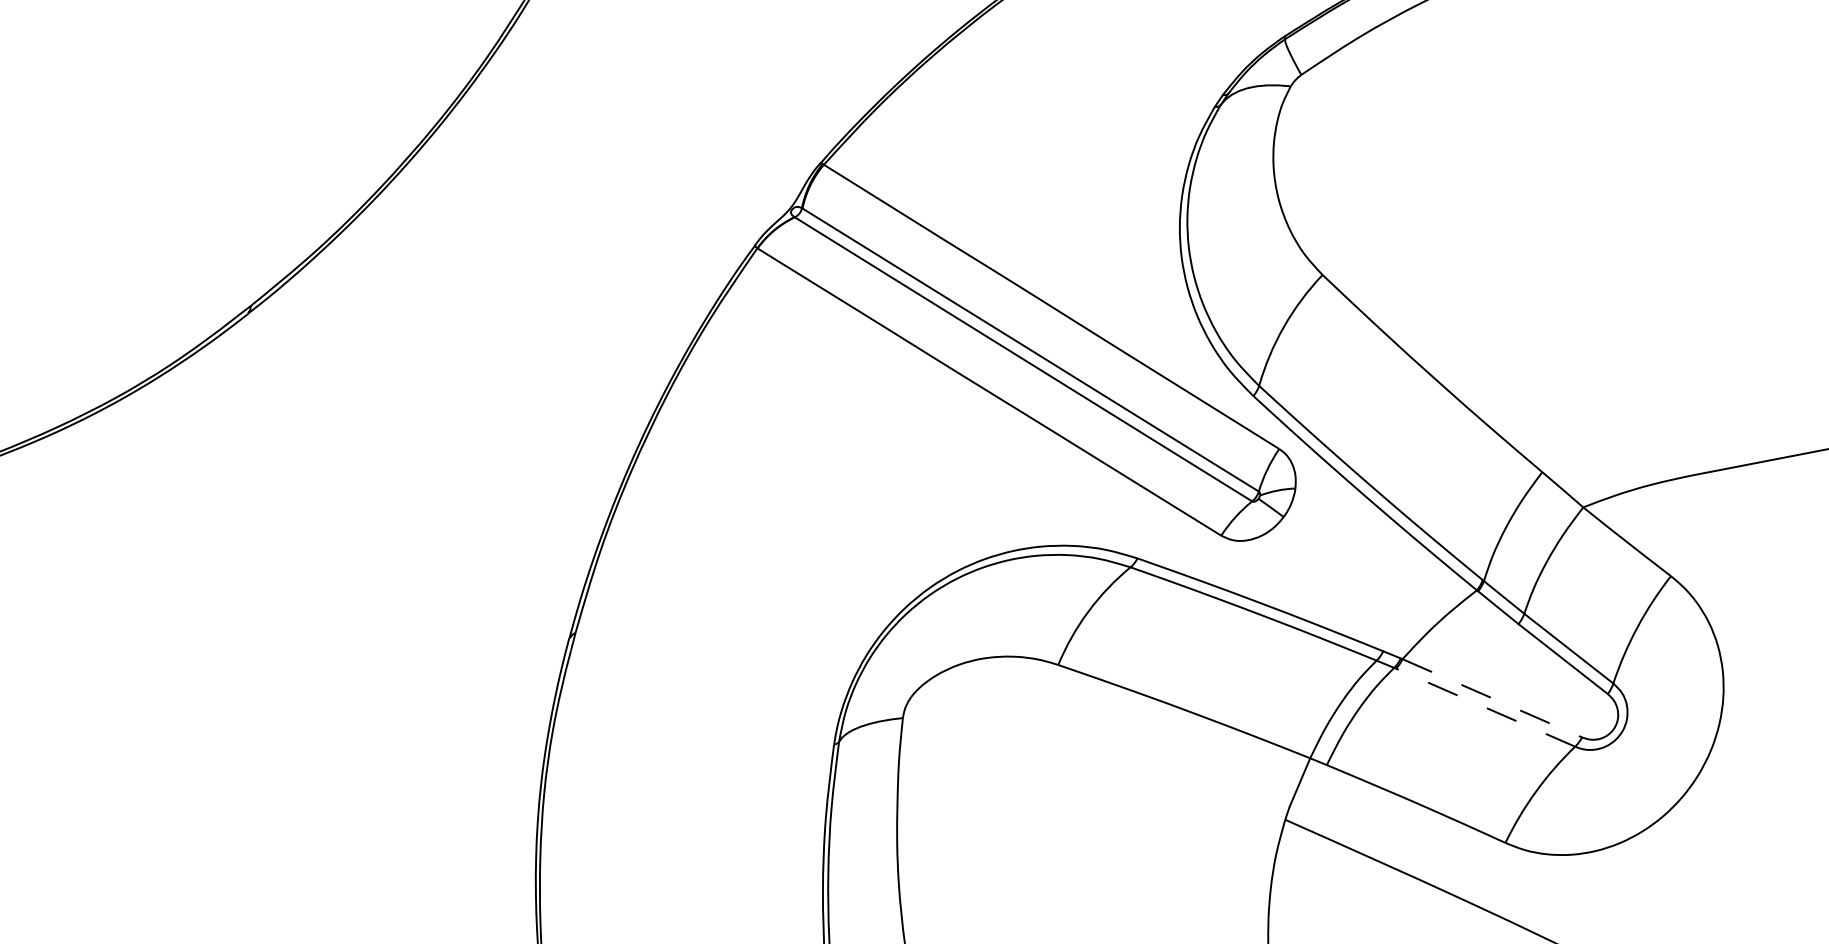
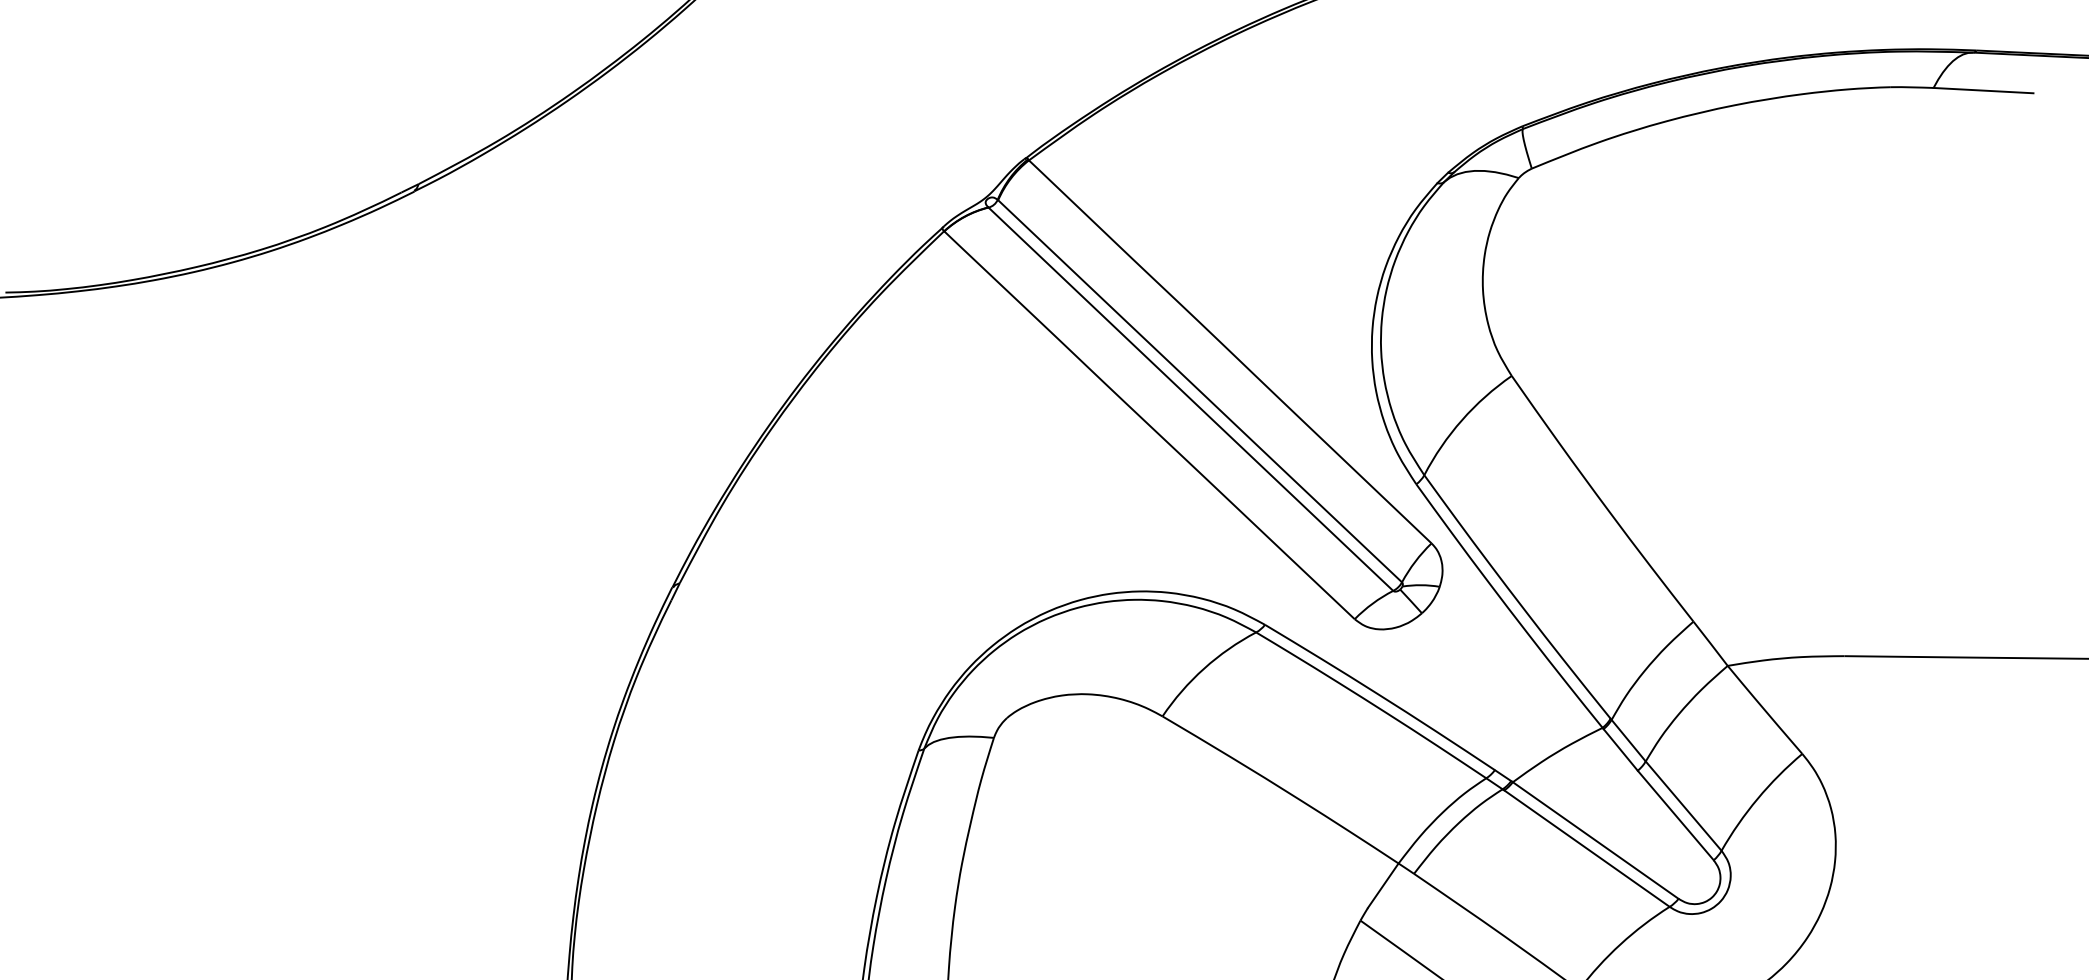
line: (1493, 698) -> (1596, 840), dashed -> solid
line: (1485, 707) -> (1586, 848), dashed -> solid

